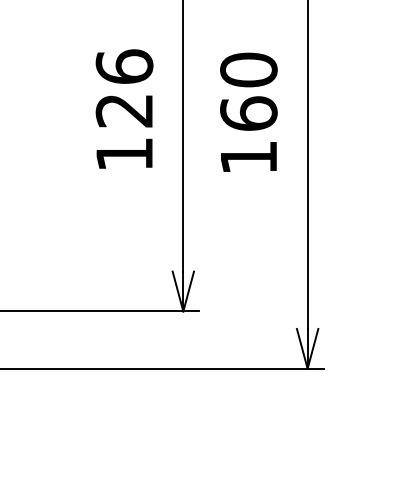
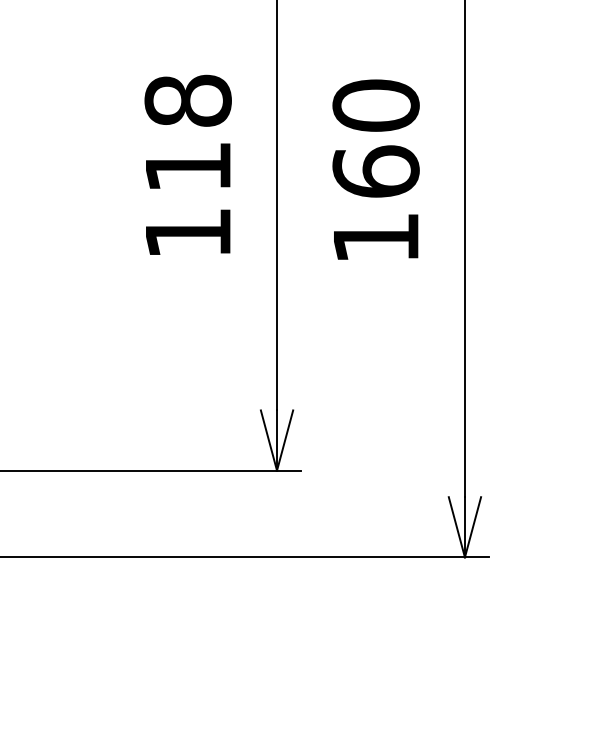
text: (124, 88) -> (188, 133), 126 -> 118

